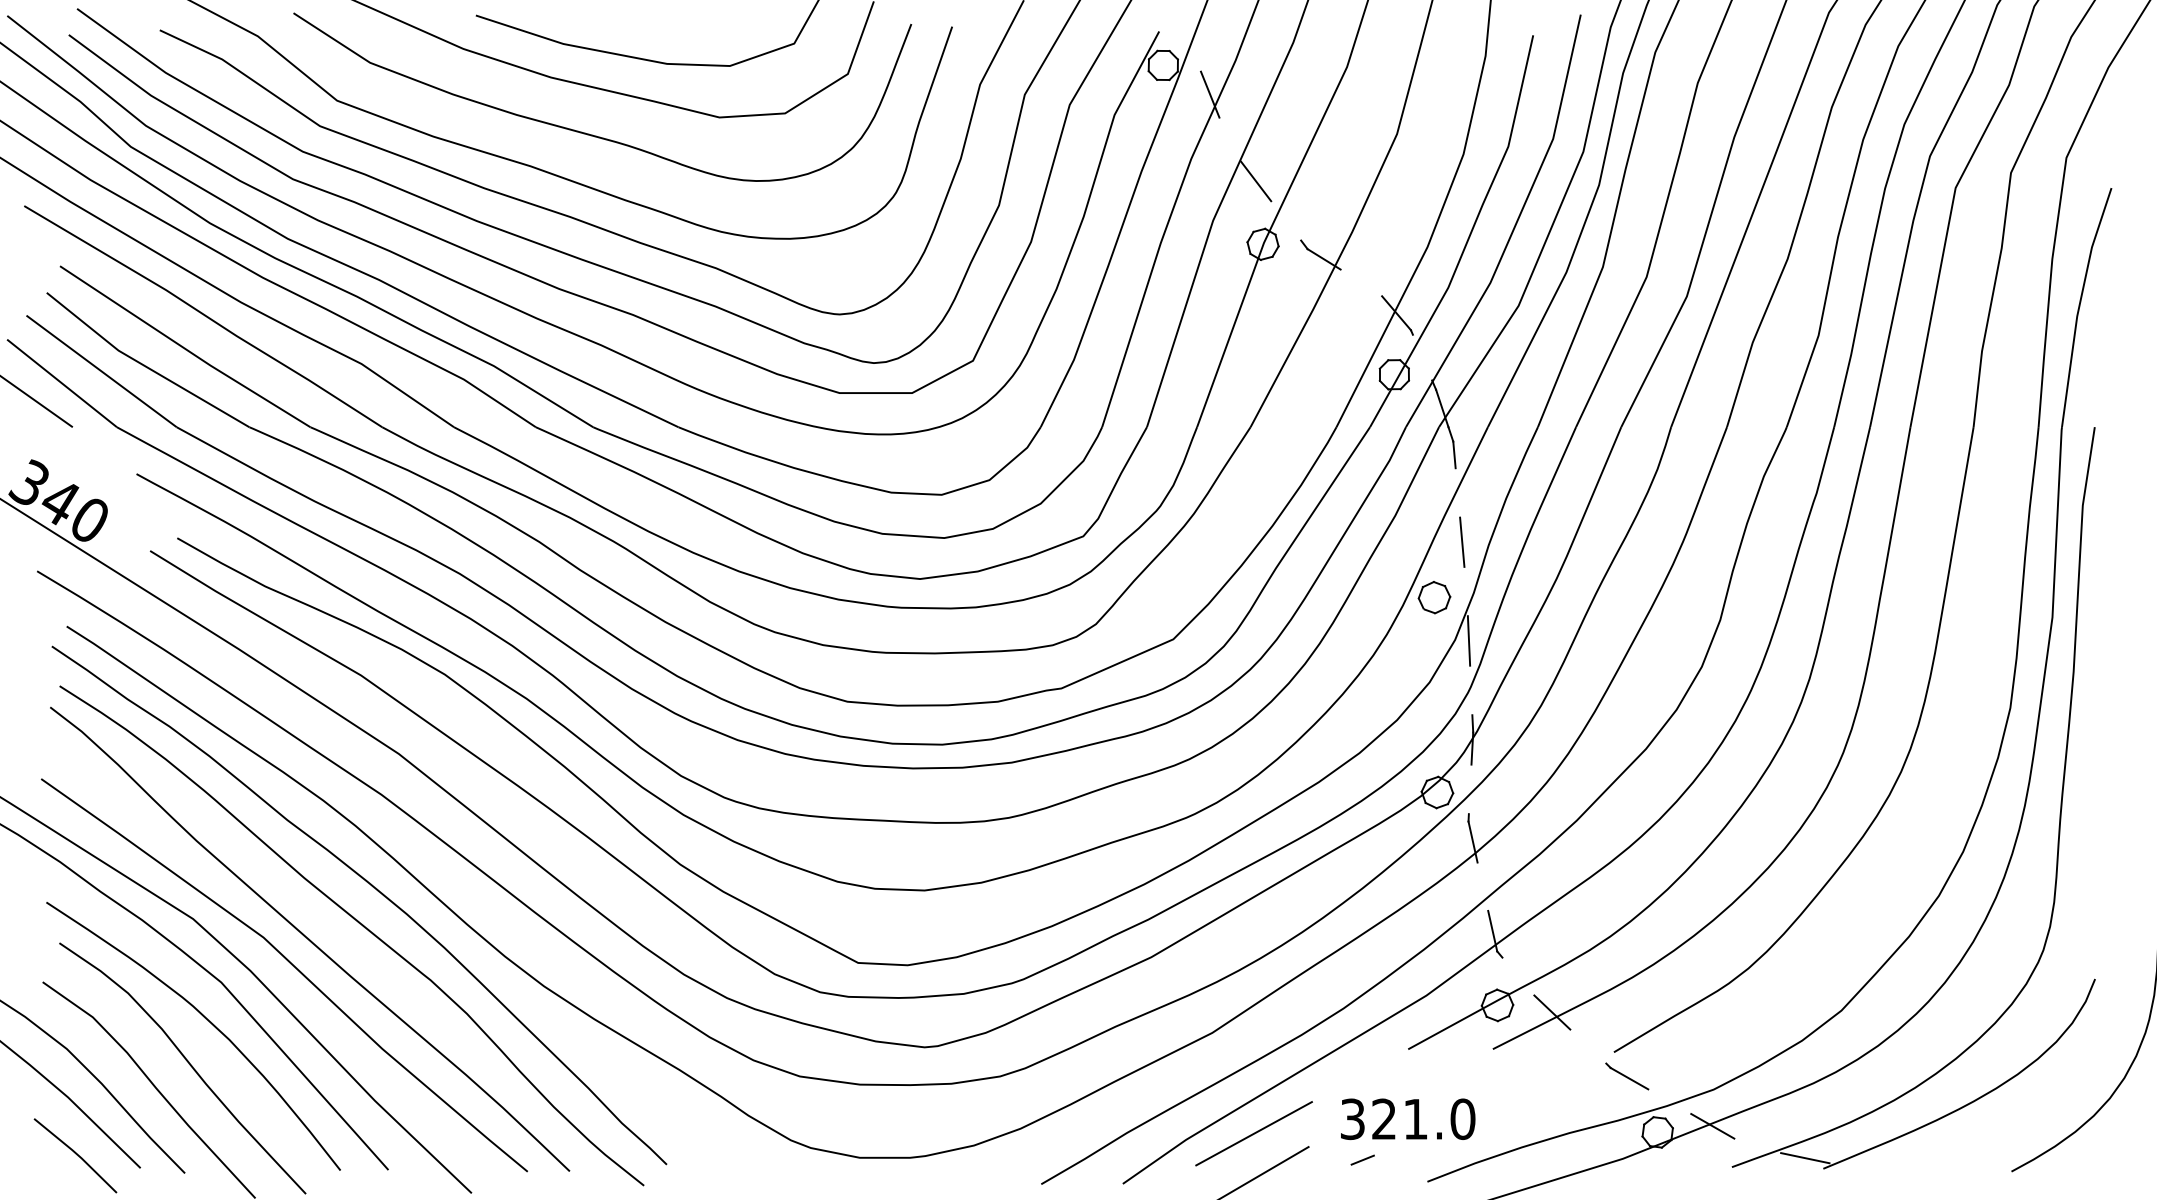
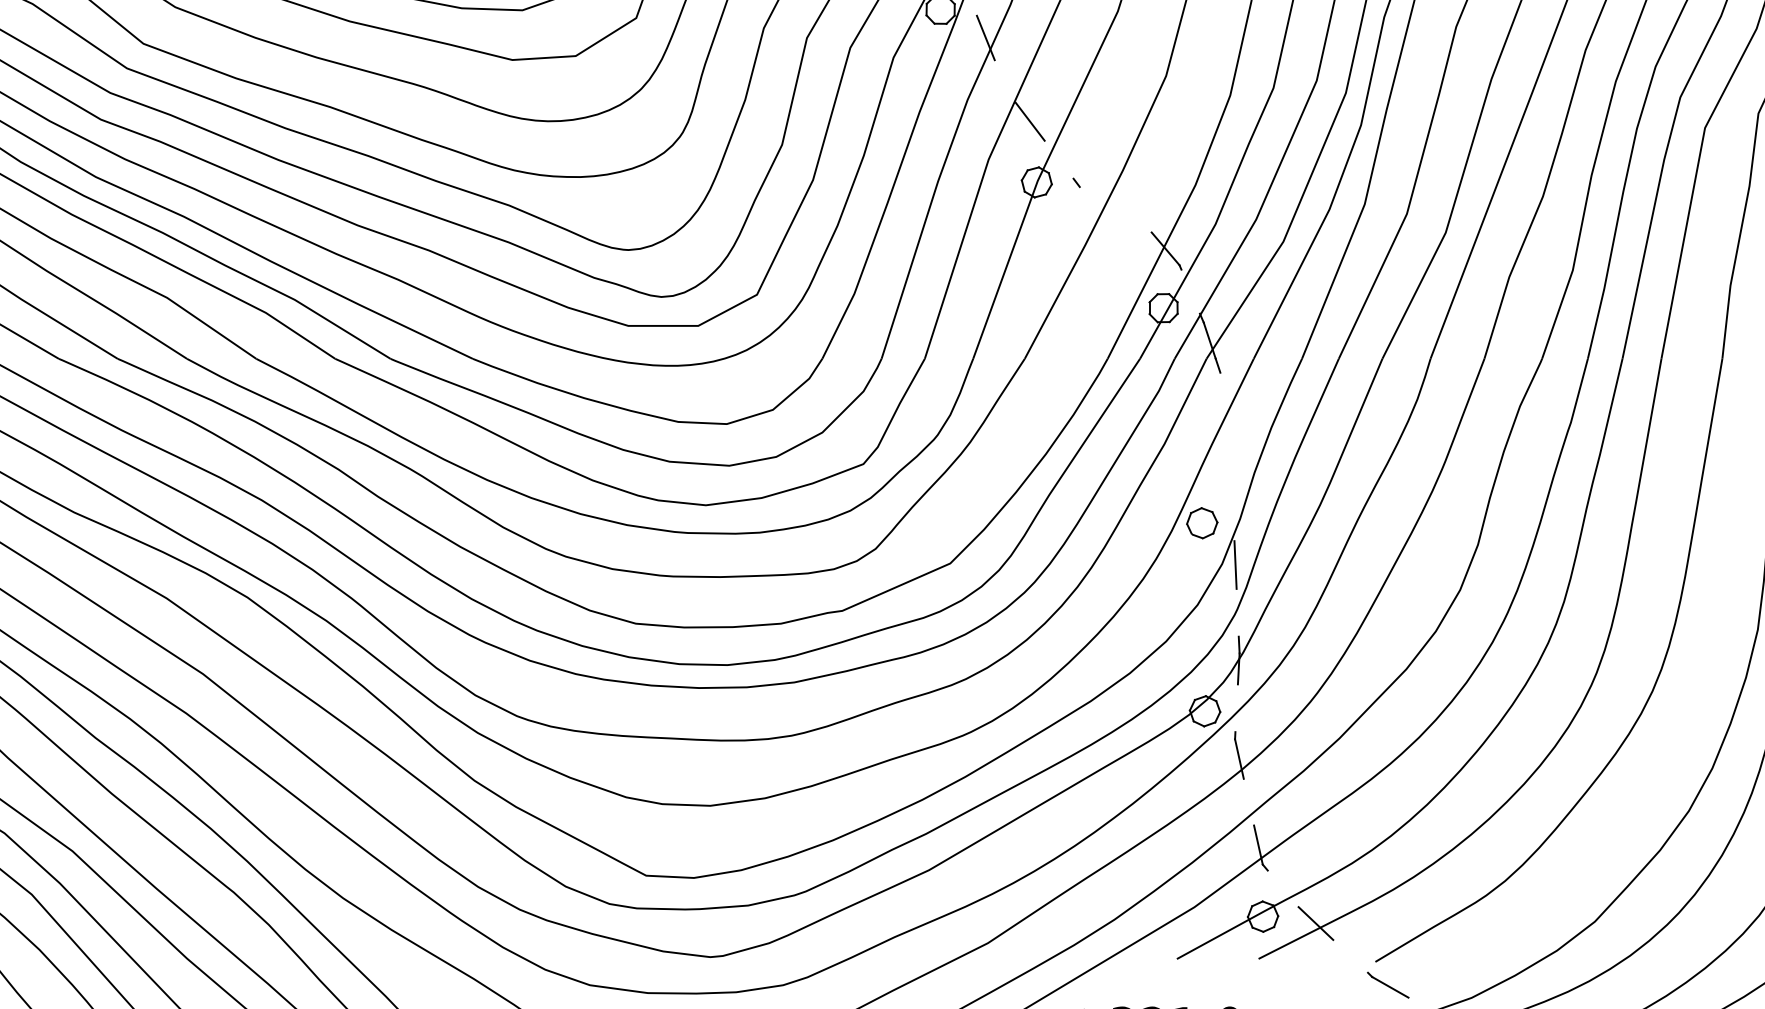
line: (1323, 259) -> (1095, 197), removed
line: (1454, 454) -> (1221, 385), removed
line: (1462, 541) -> (1229, 469), removed

